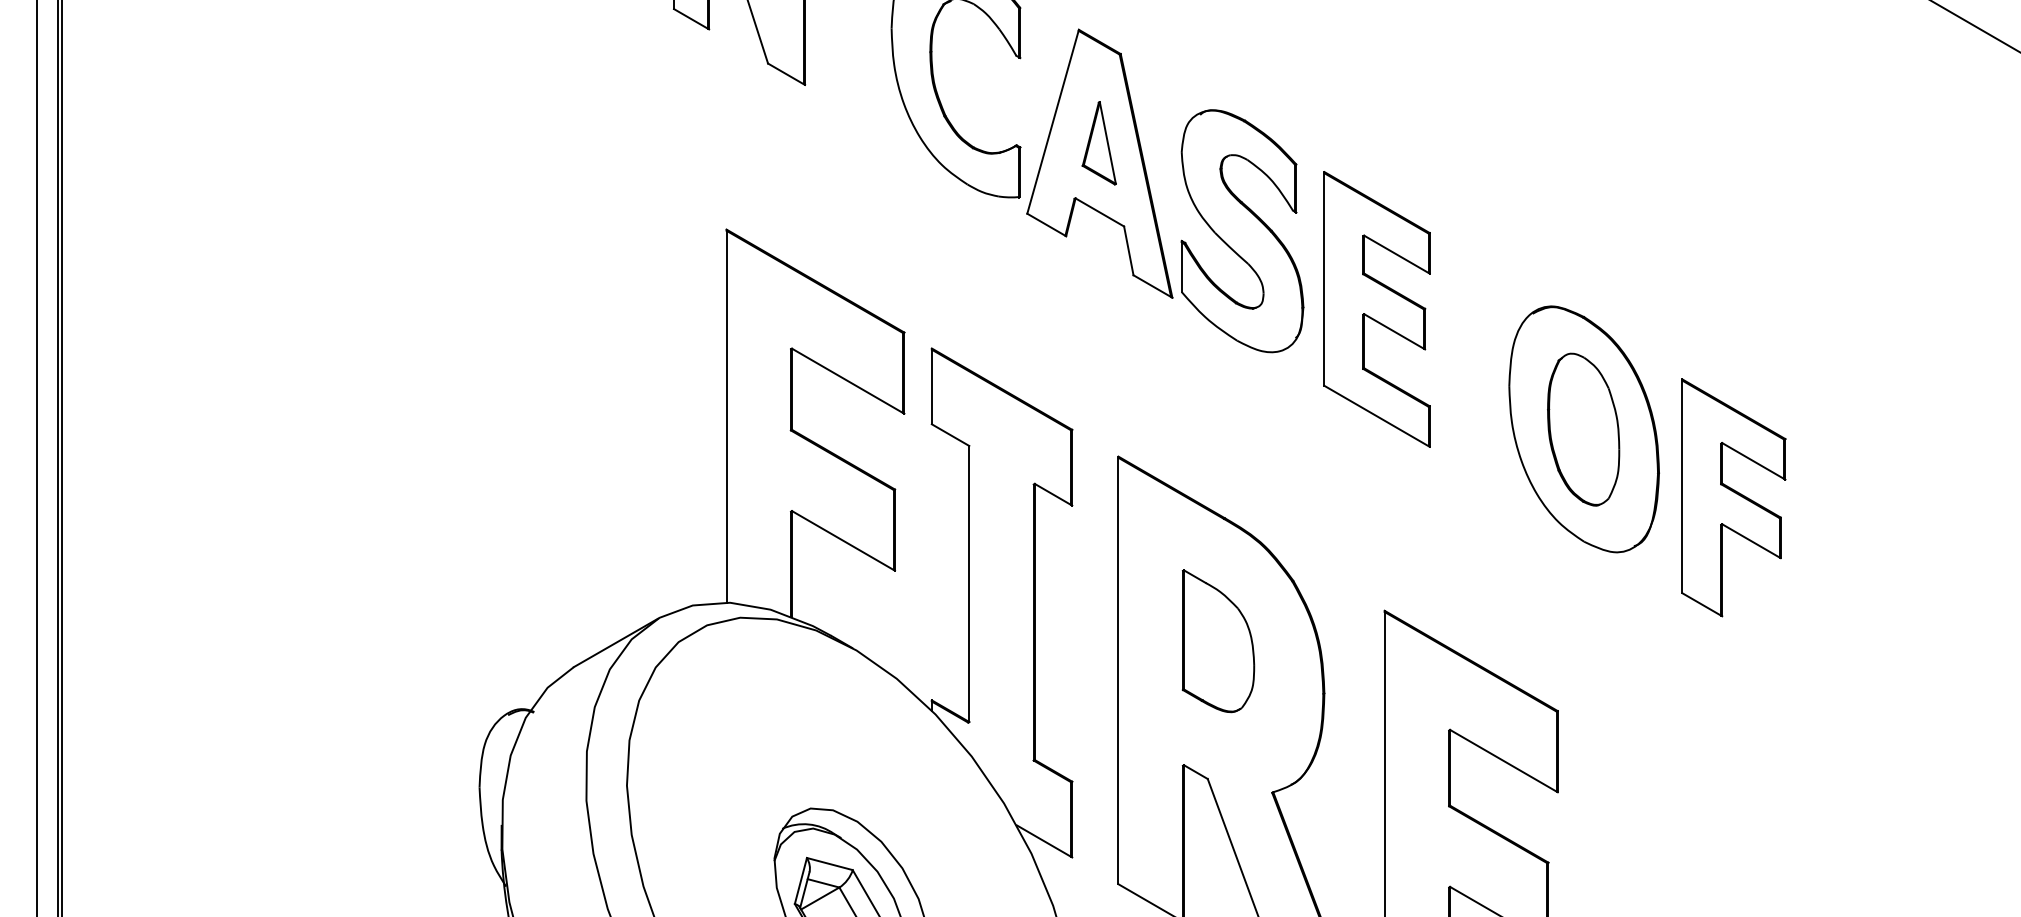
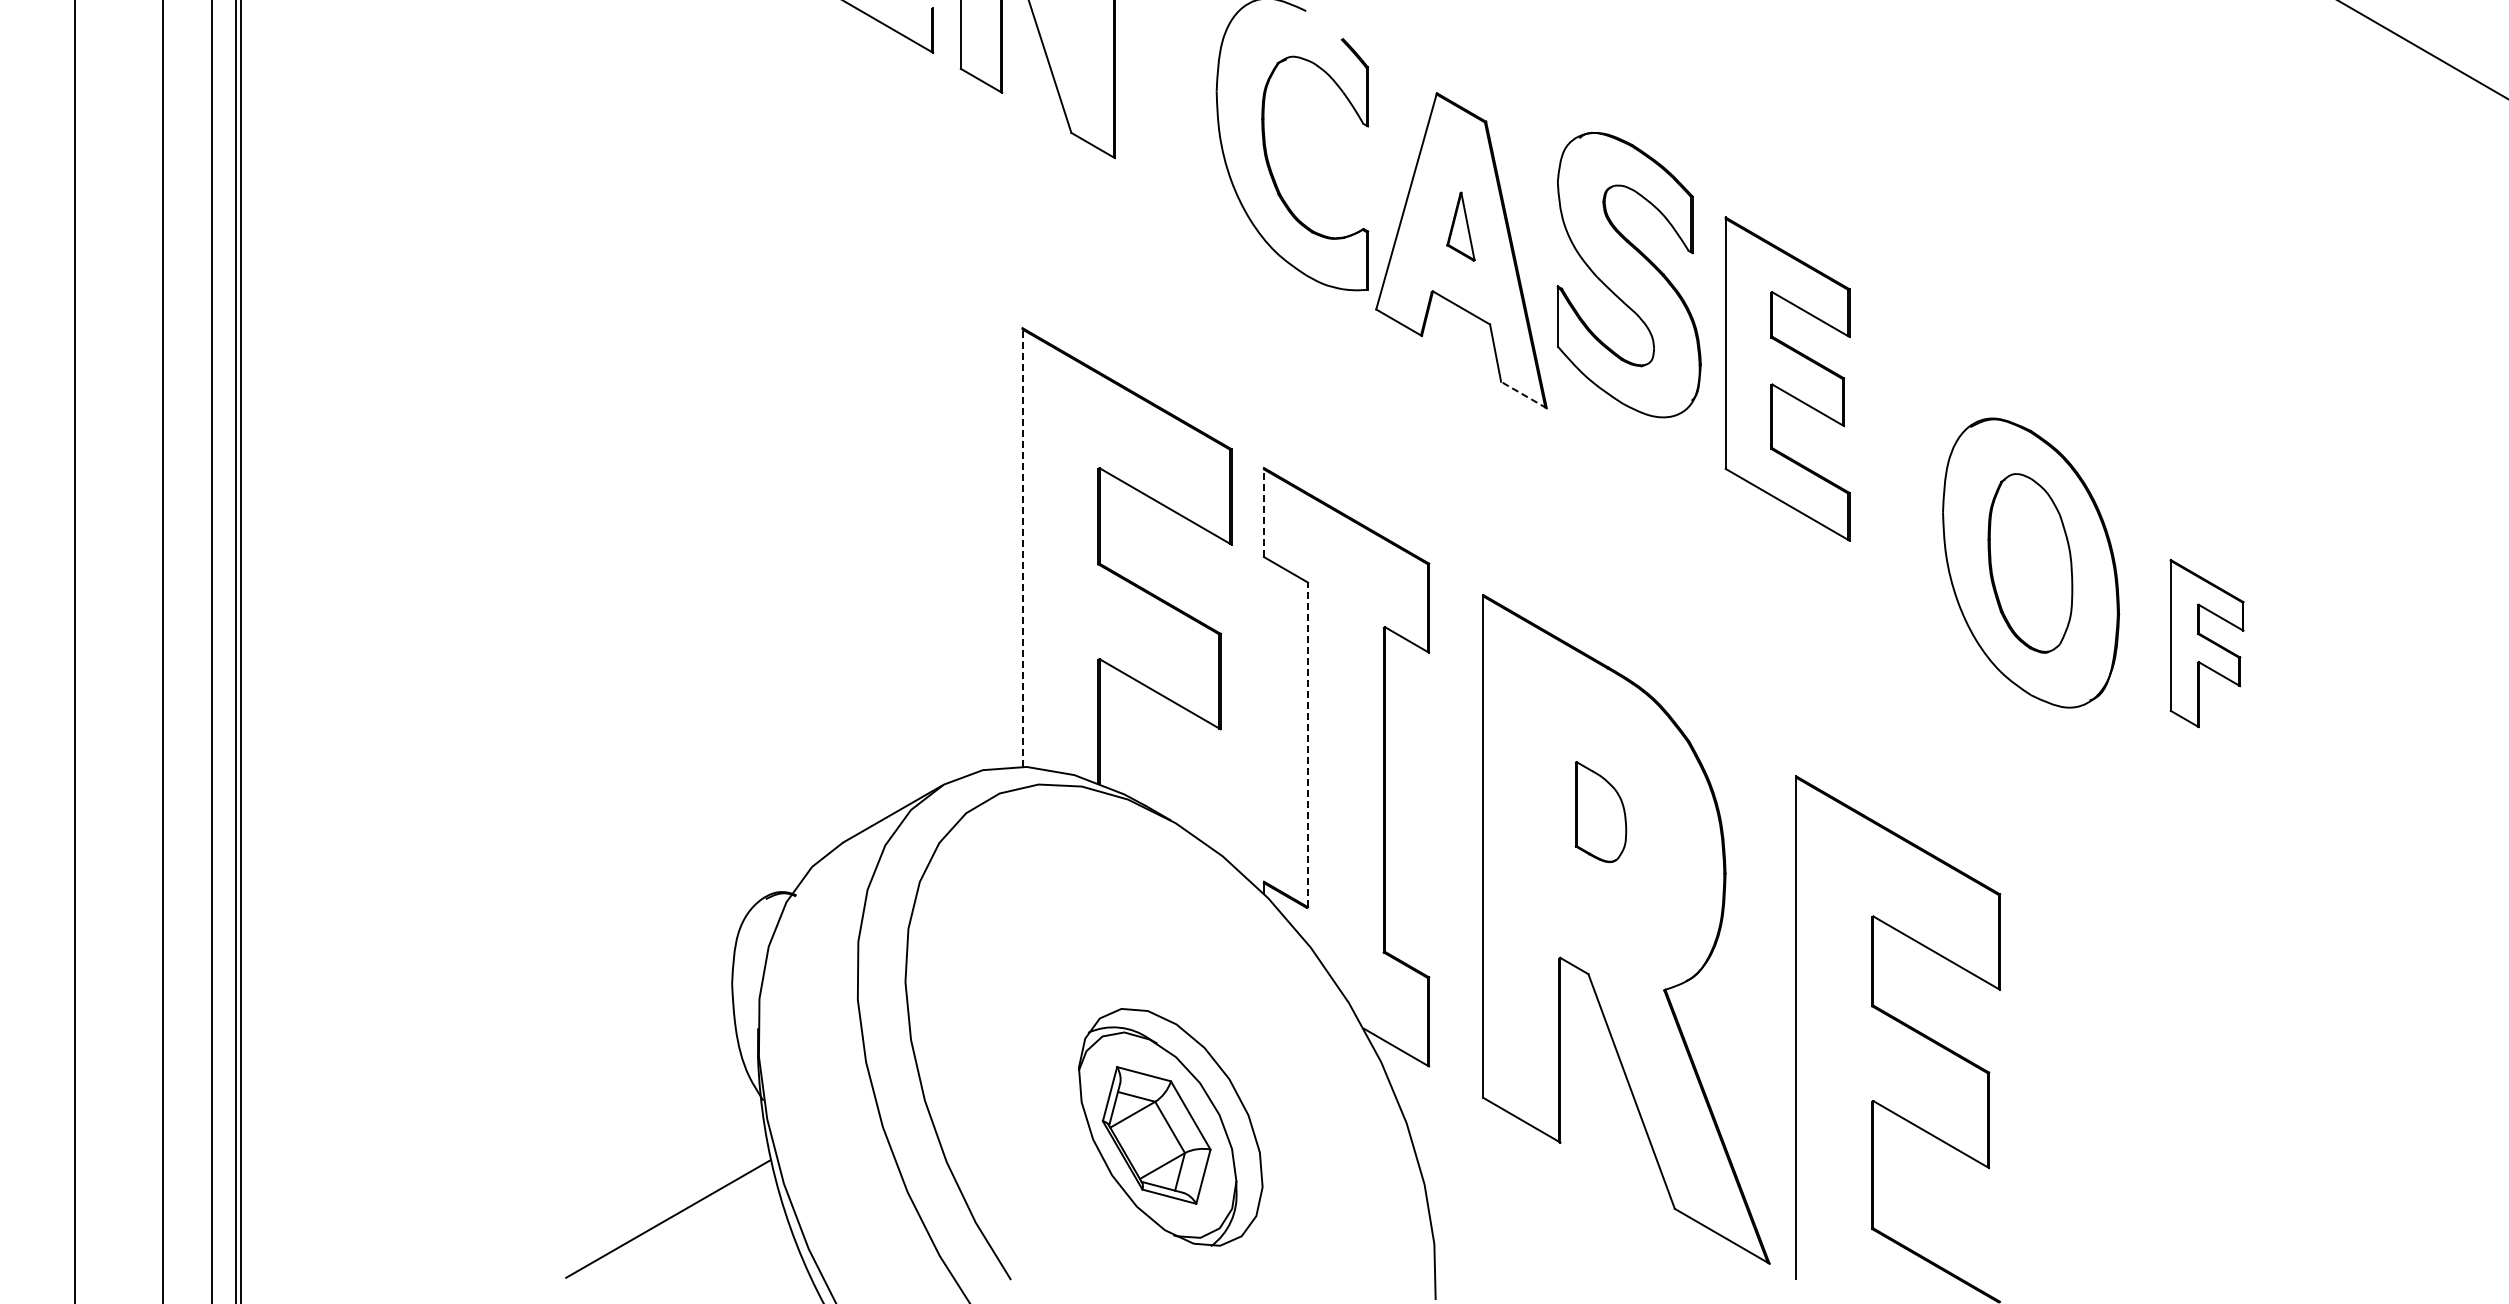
part: (1098, 143) -> (1460, 226), size x0.7
part: (1241, 231) -> (1628, 275), moved
line: (1152, 286) -> (1523, 394), solid -> dashed
part: (1377, 308) -> (1787, 378), moved
line: (931, 386) -> (1263, 512), solid -> dashed
line: (726, 415) -> (1022, 546), solid -> dashed
part: (1733, 497) -> (2206, 643), size x0.6
line: (969, 583) -> (1308, 744), solid -> dashed
part: (1218, 640) -> (1600, 811), size x0.6

